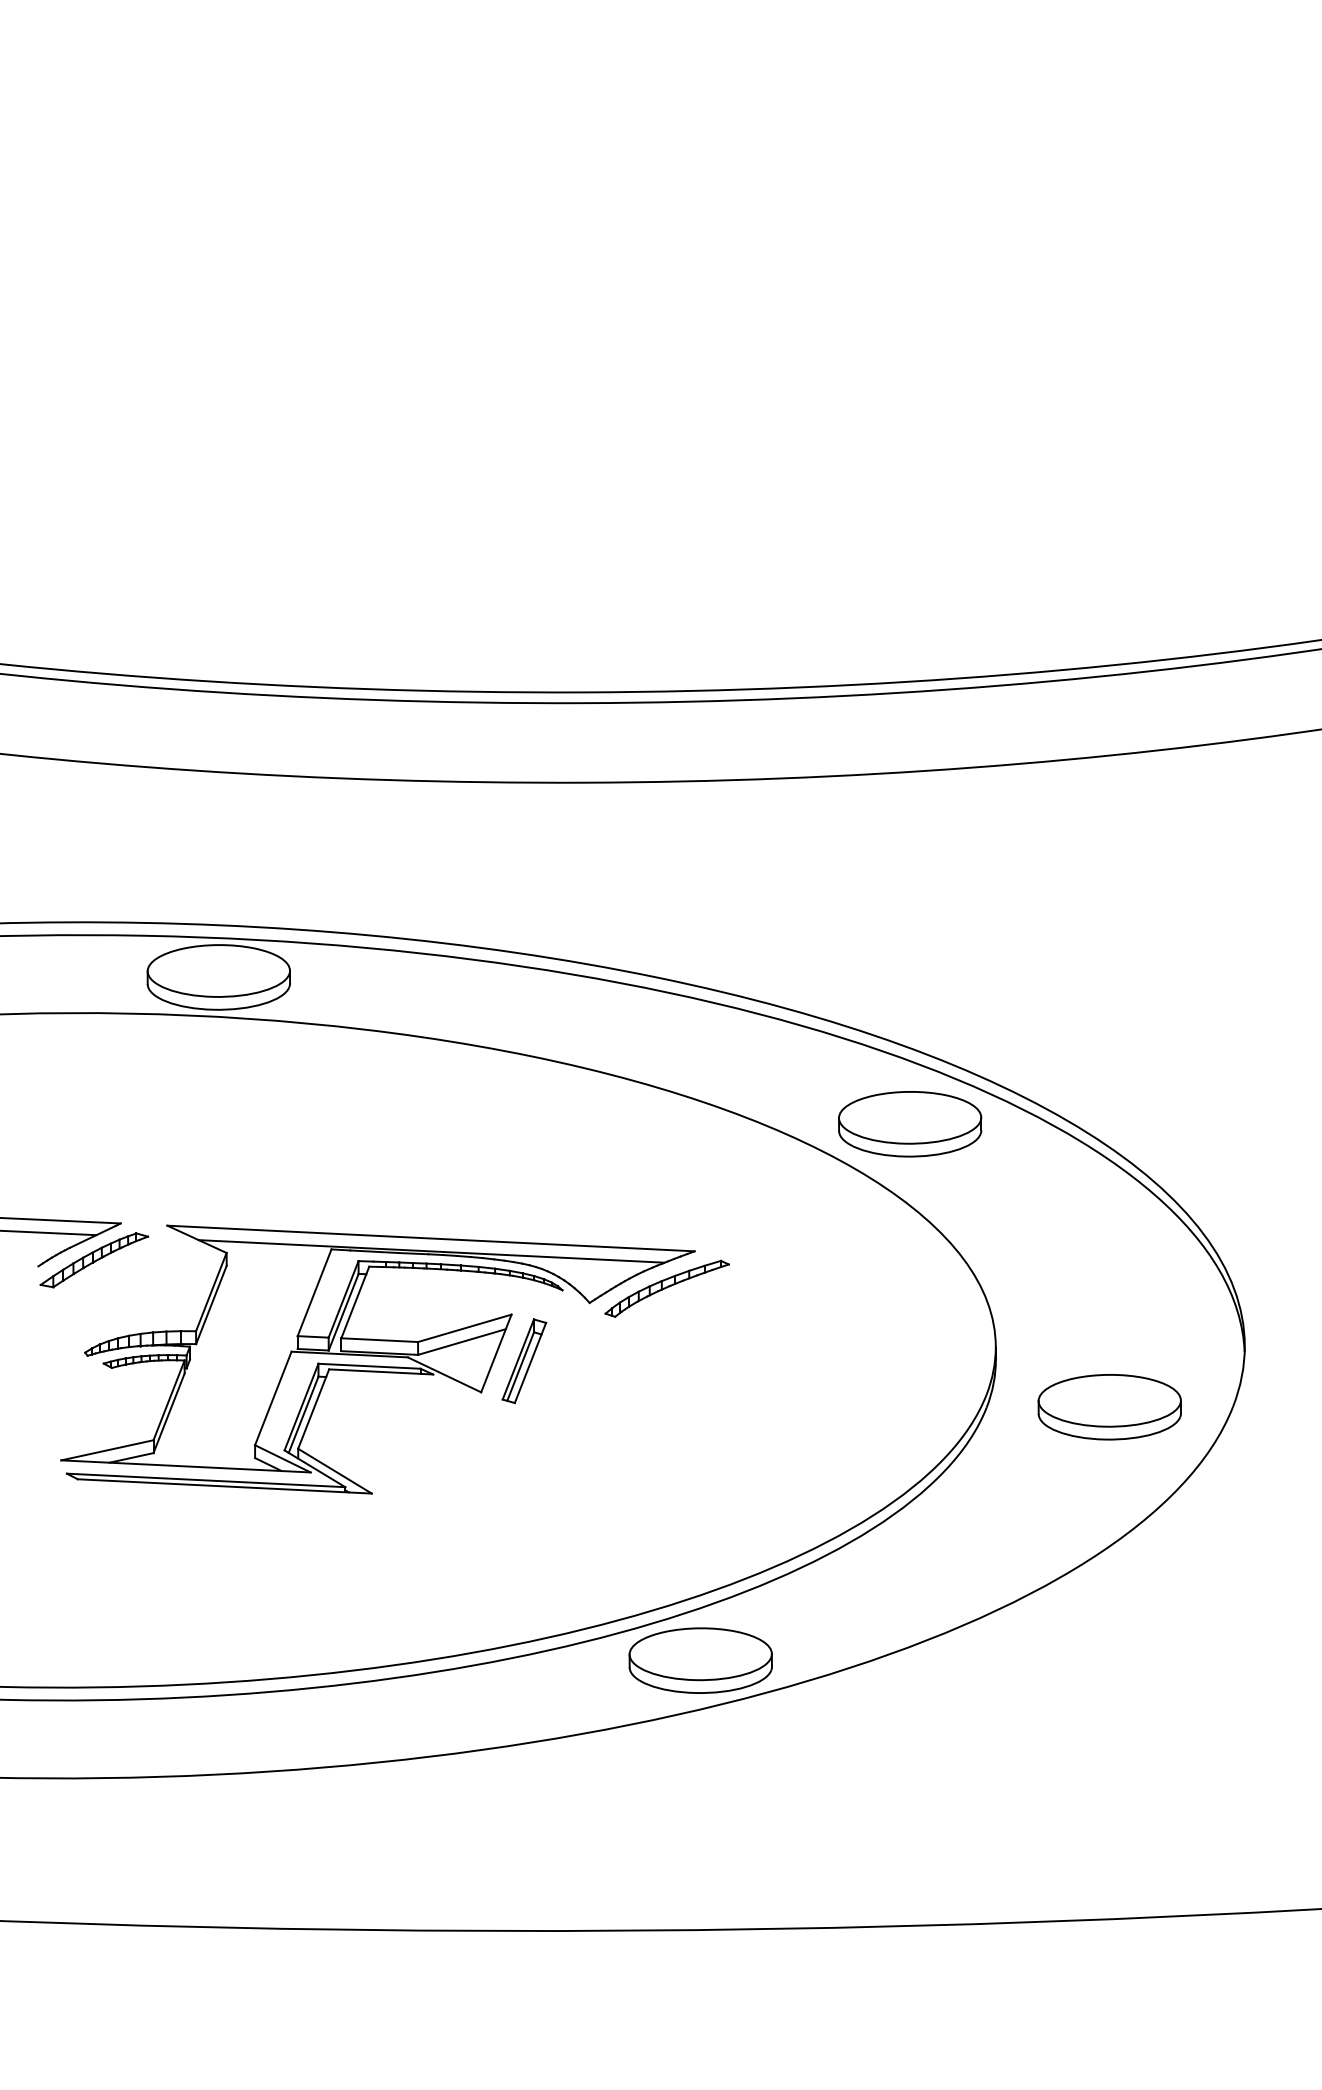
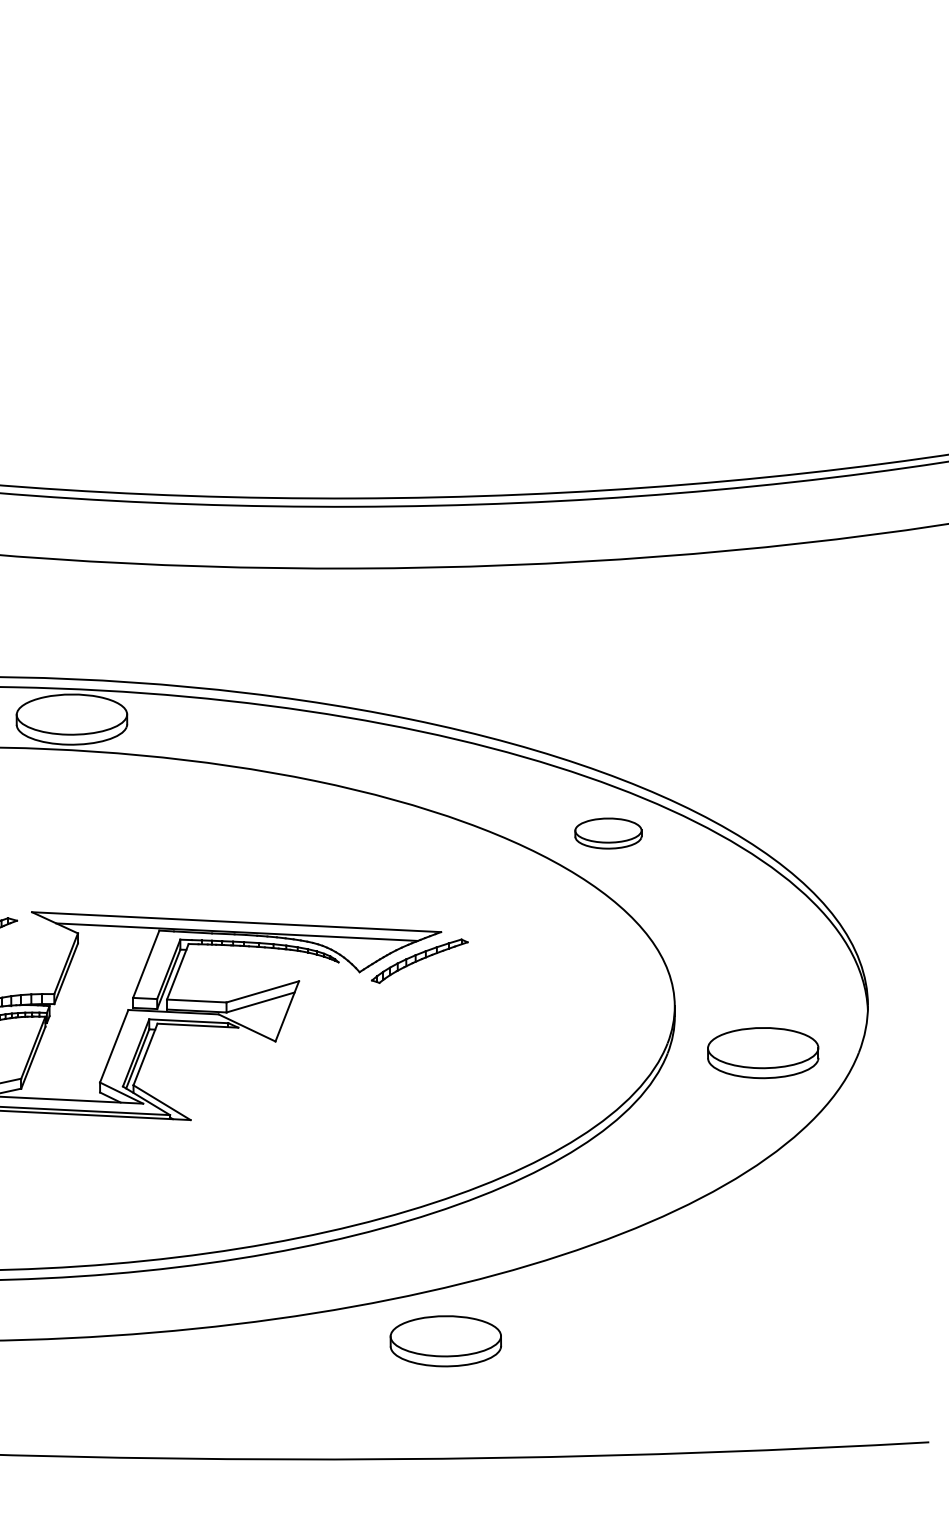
part: (910, 1124) -> (608, 833), size x0.6
part: (524, 1361) -> (309, 1017), removed
part: (700, 1660) -> (445, 1341), moved

